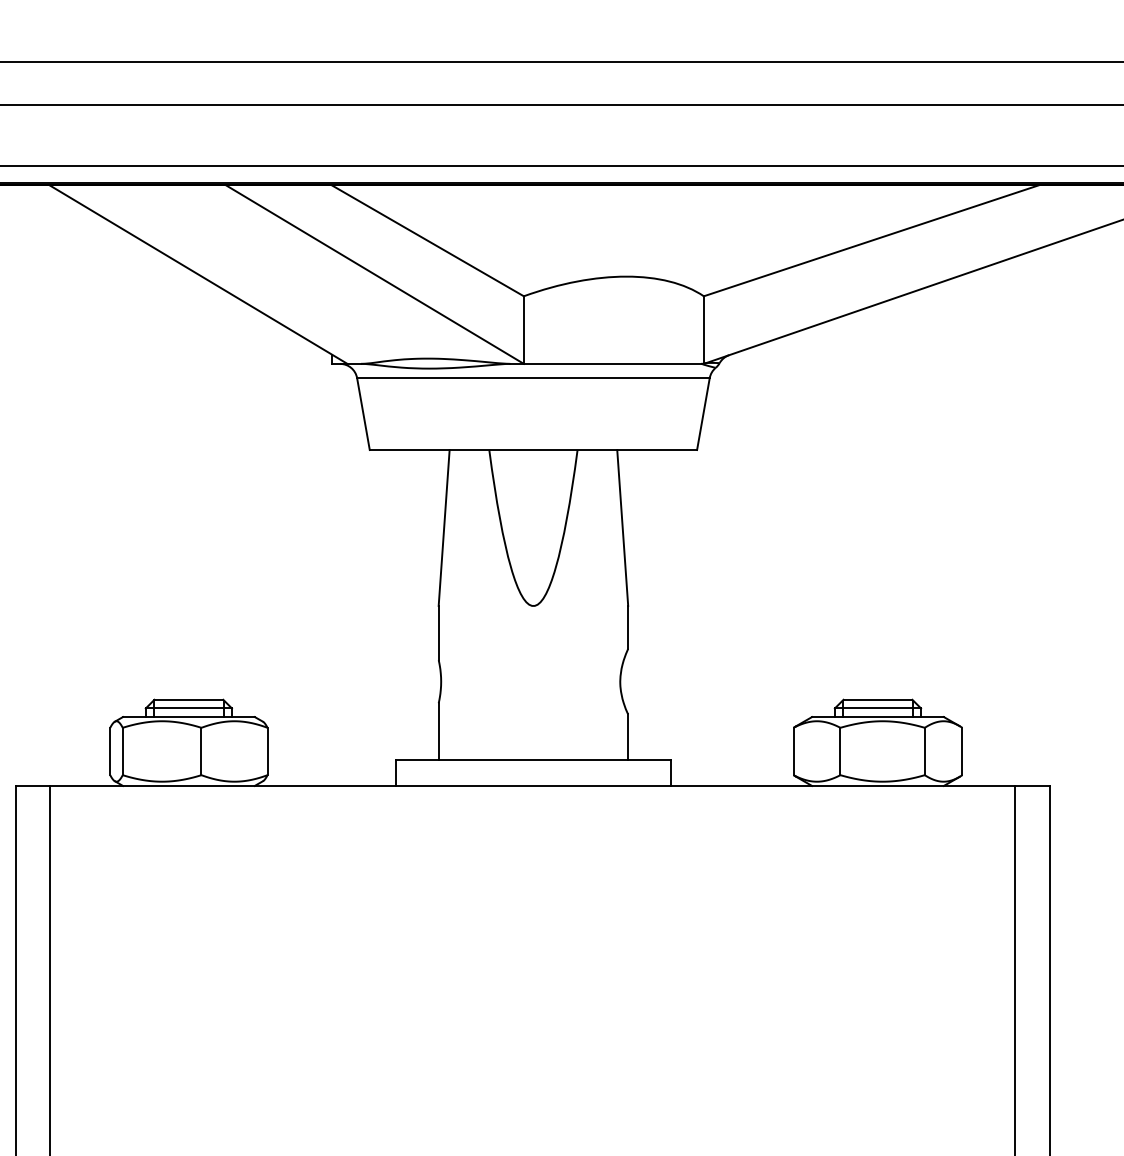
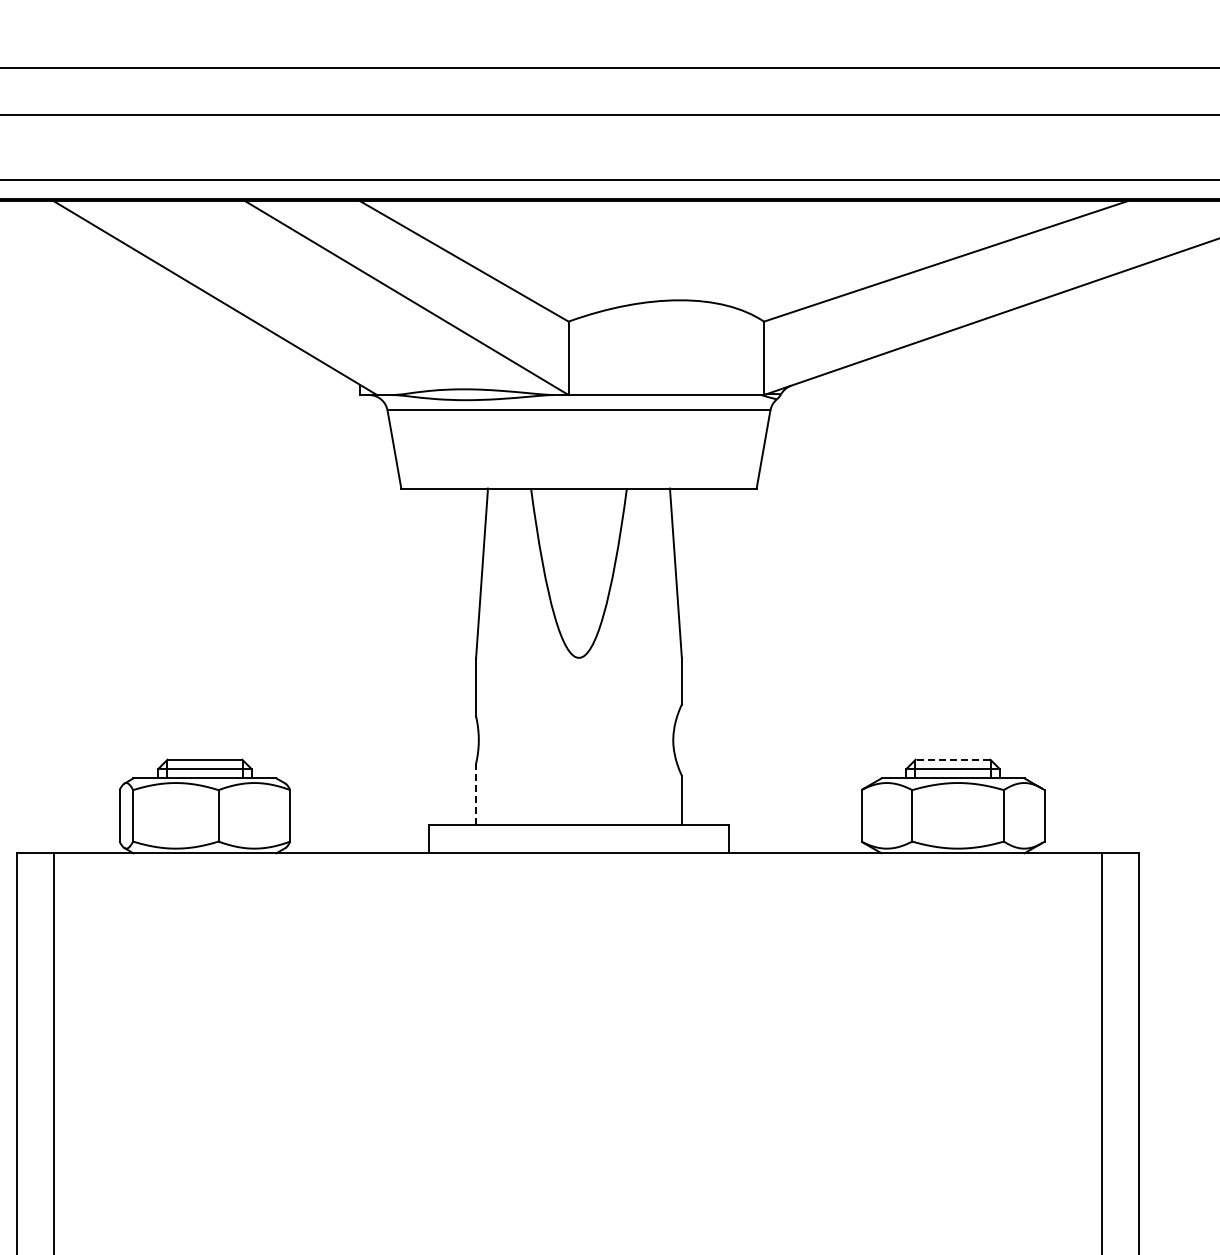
line: (877, 699) -> (952, 759), solid -> dashed
line: (439, 731) -> (476, 794), solid -> dashed

